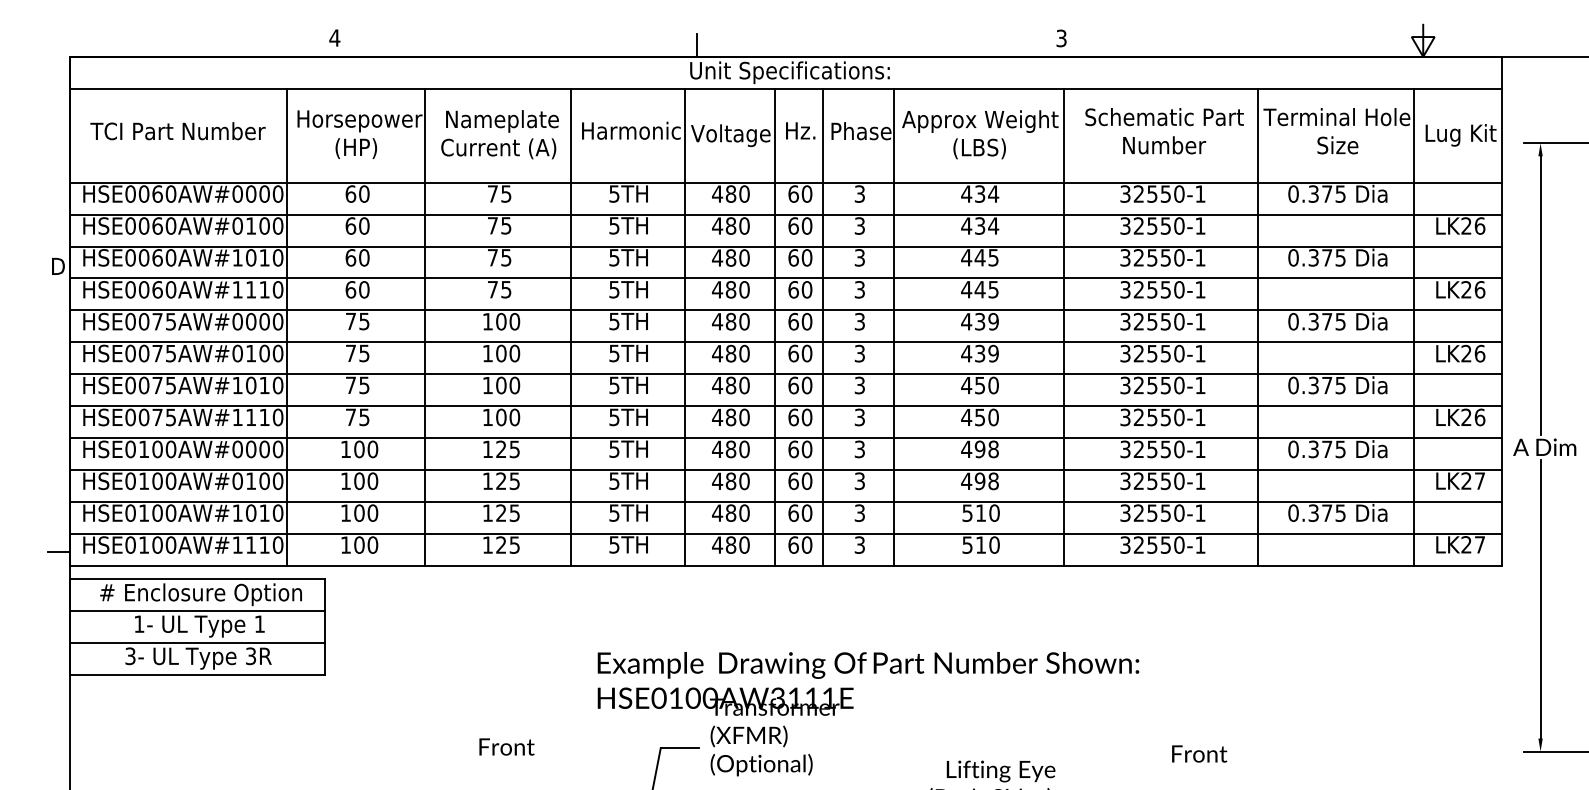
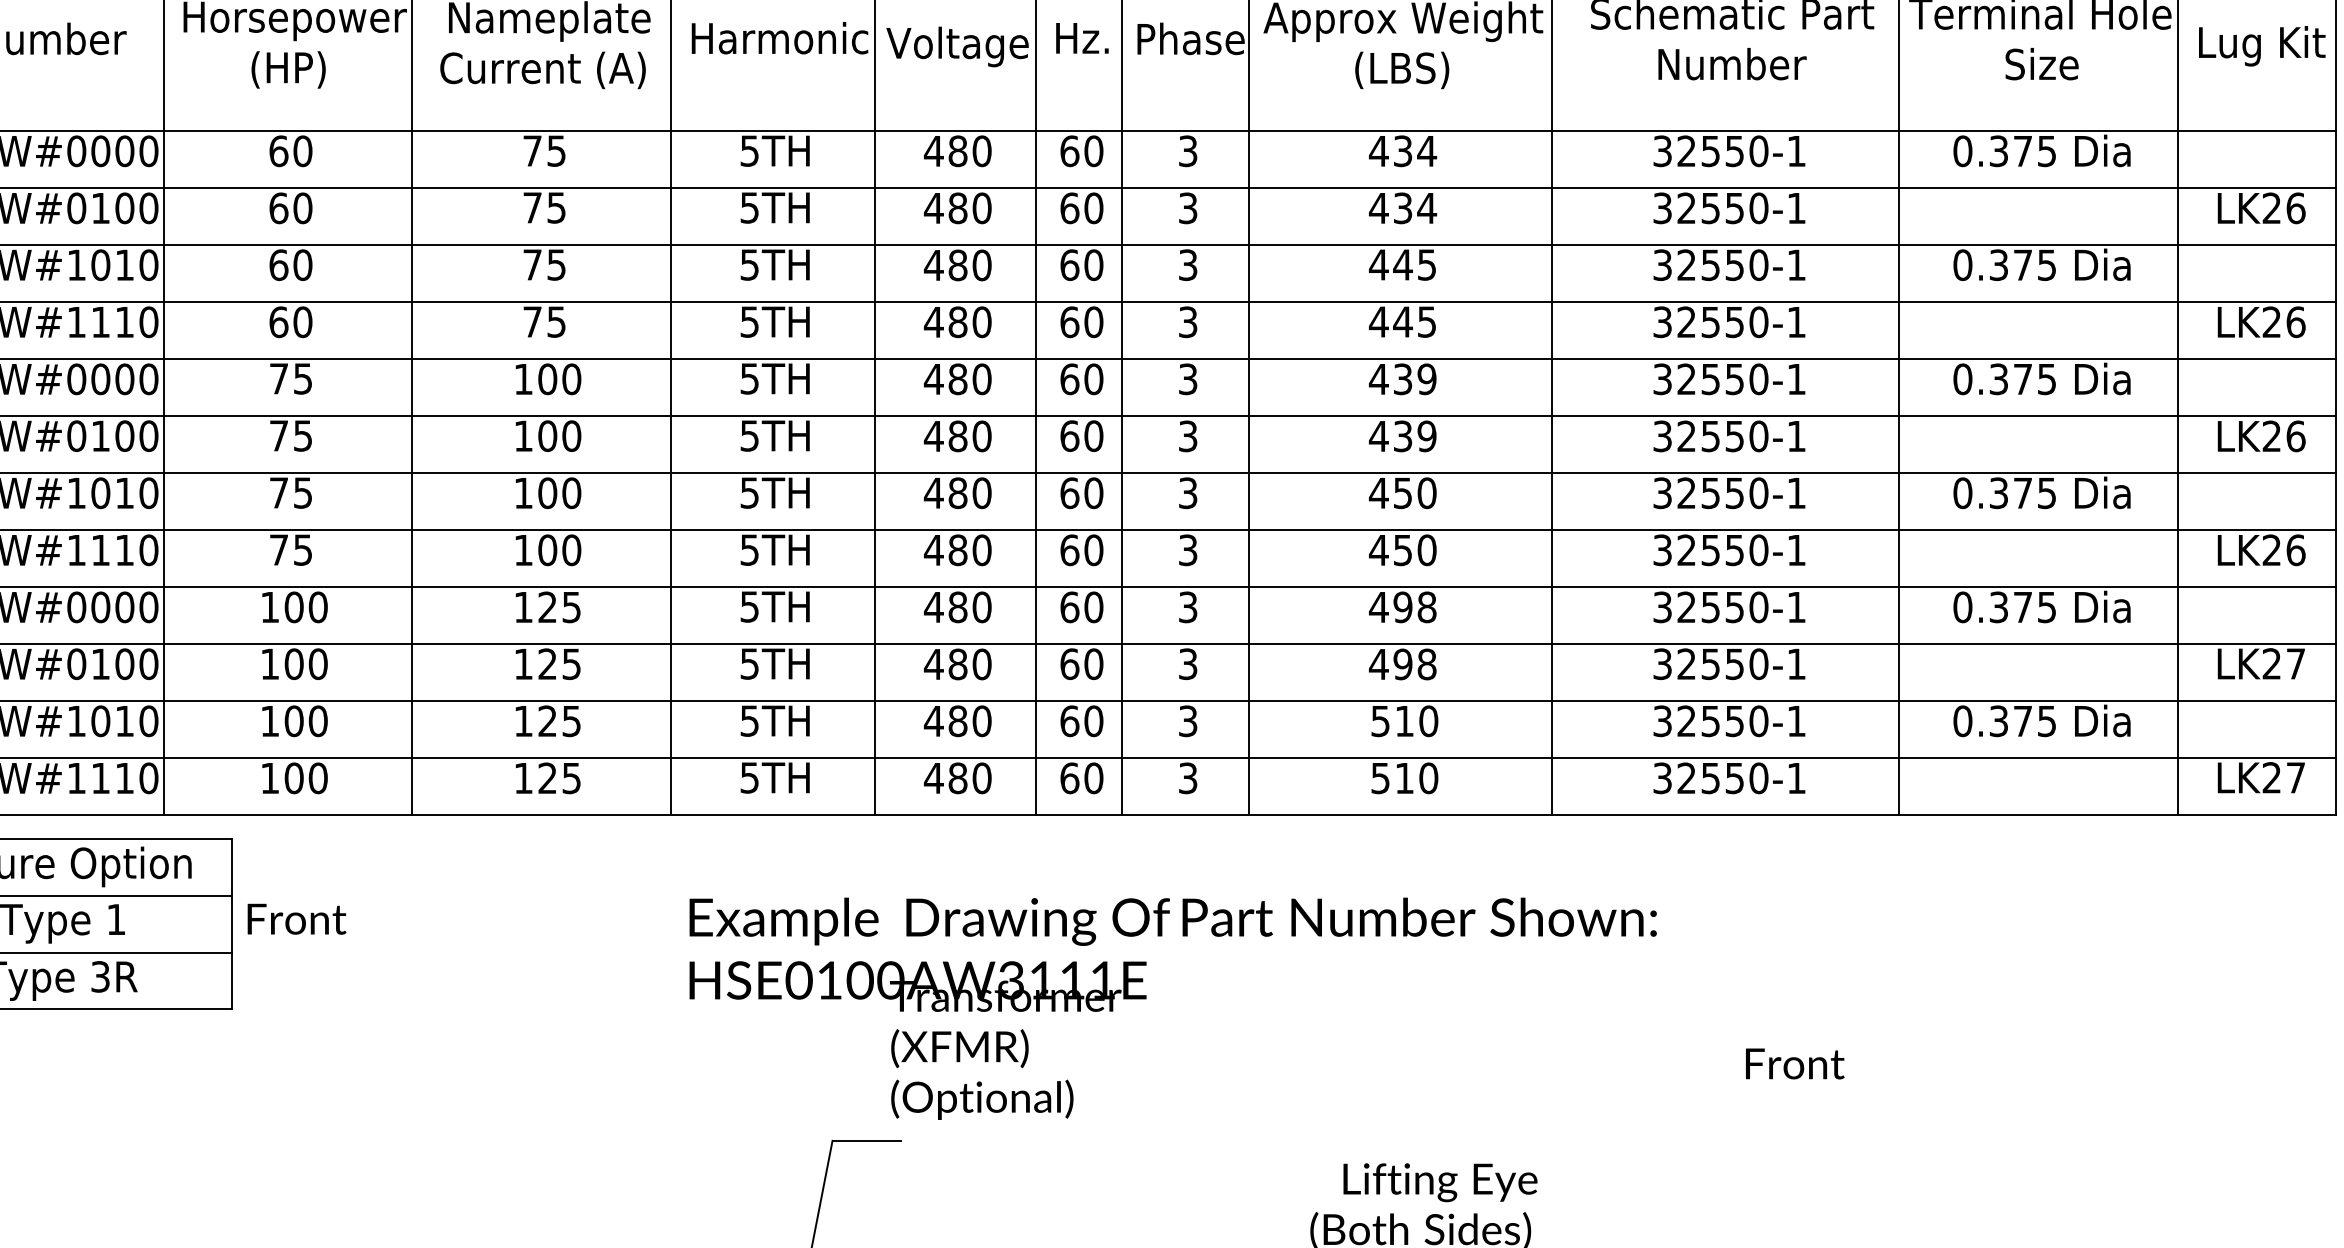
text: (868, 714) -> (1173, 1009), moved
text: (506, 746) -> (296, 918), moved
text: (1199, 753) -> (1794, 1063), moved

